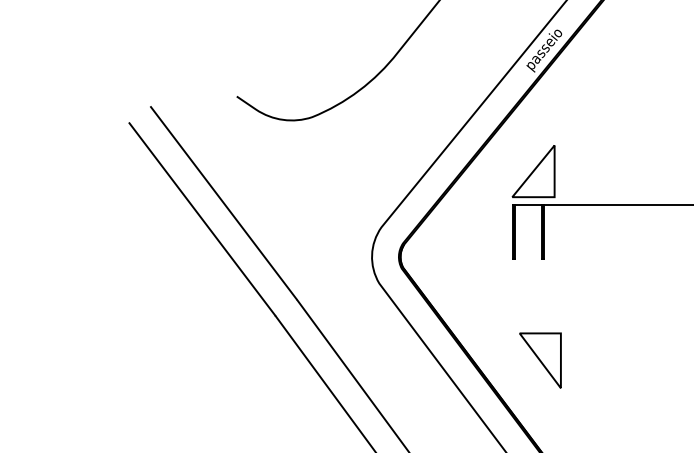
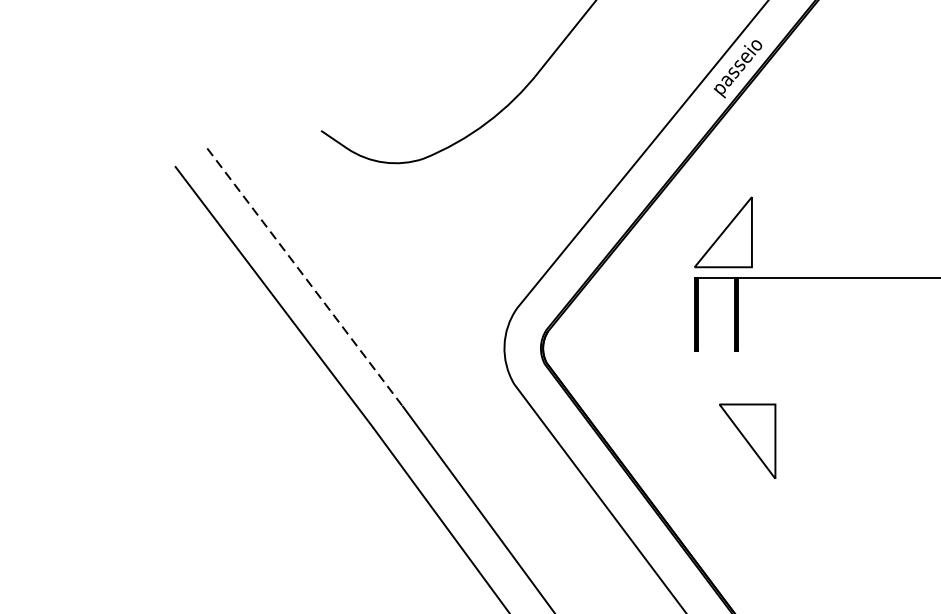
line: (223, 203) -> (303, 275), solid -> dashed
part: (540, 360) -> (747, 441), moved

